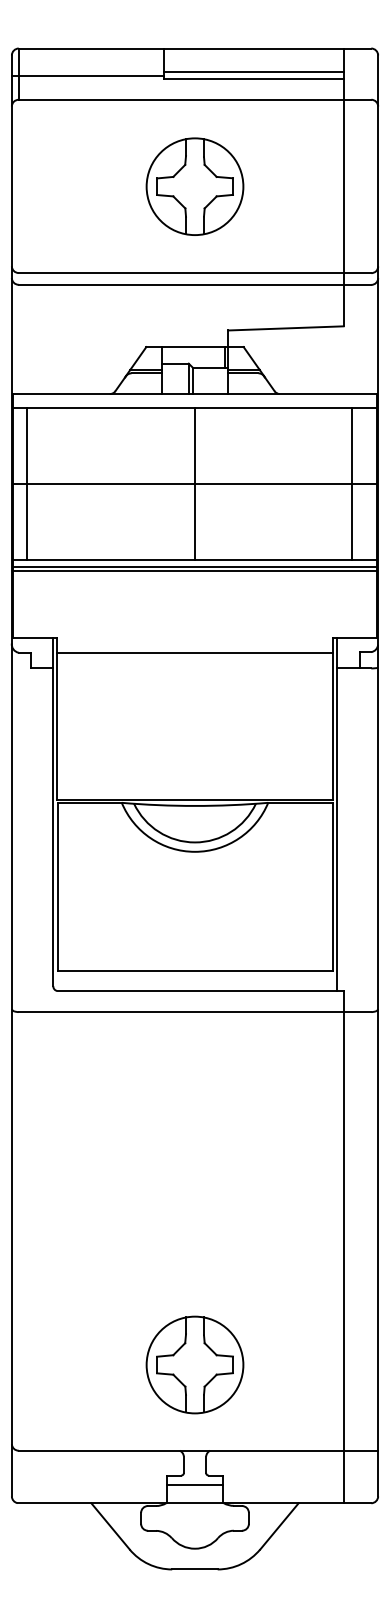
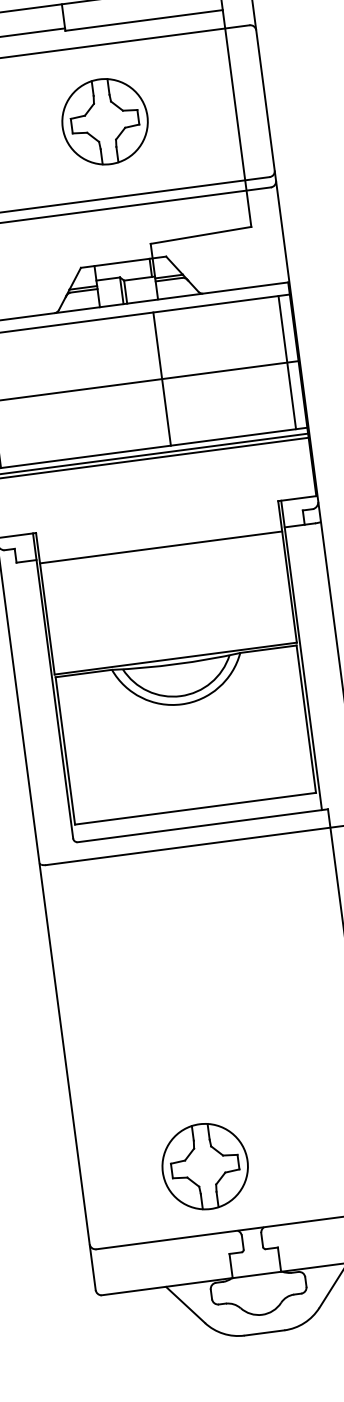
line: (253, 72) -> (143, 14), removed
line: (195, 483) -> (162, 378), moved
line: (351, 483) -> (286, 362), moved
line: (194, 652) -> (160, 547), moved
part: (194, 1364) -> (204, 1166), moved
line: (194, 1485) -> (254, 1259), removed

